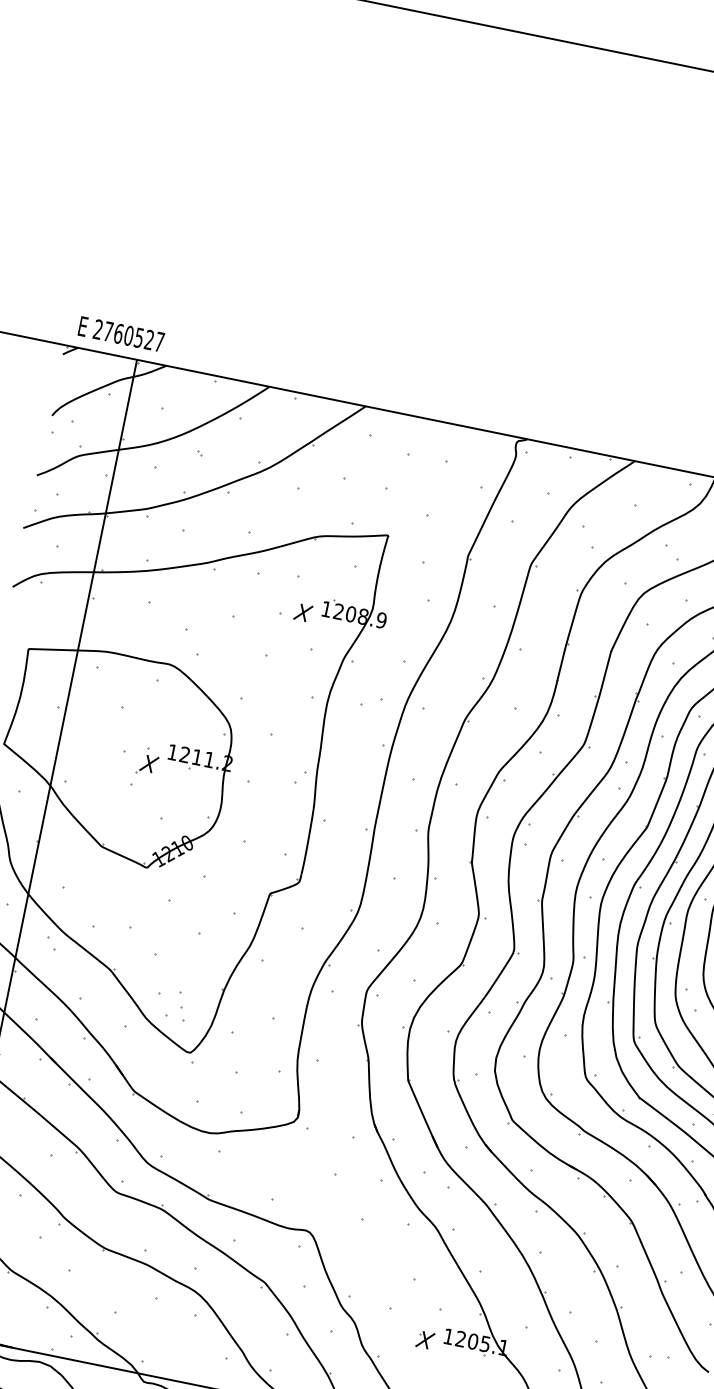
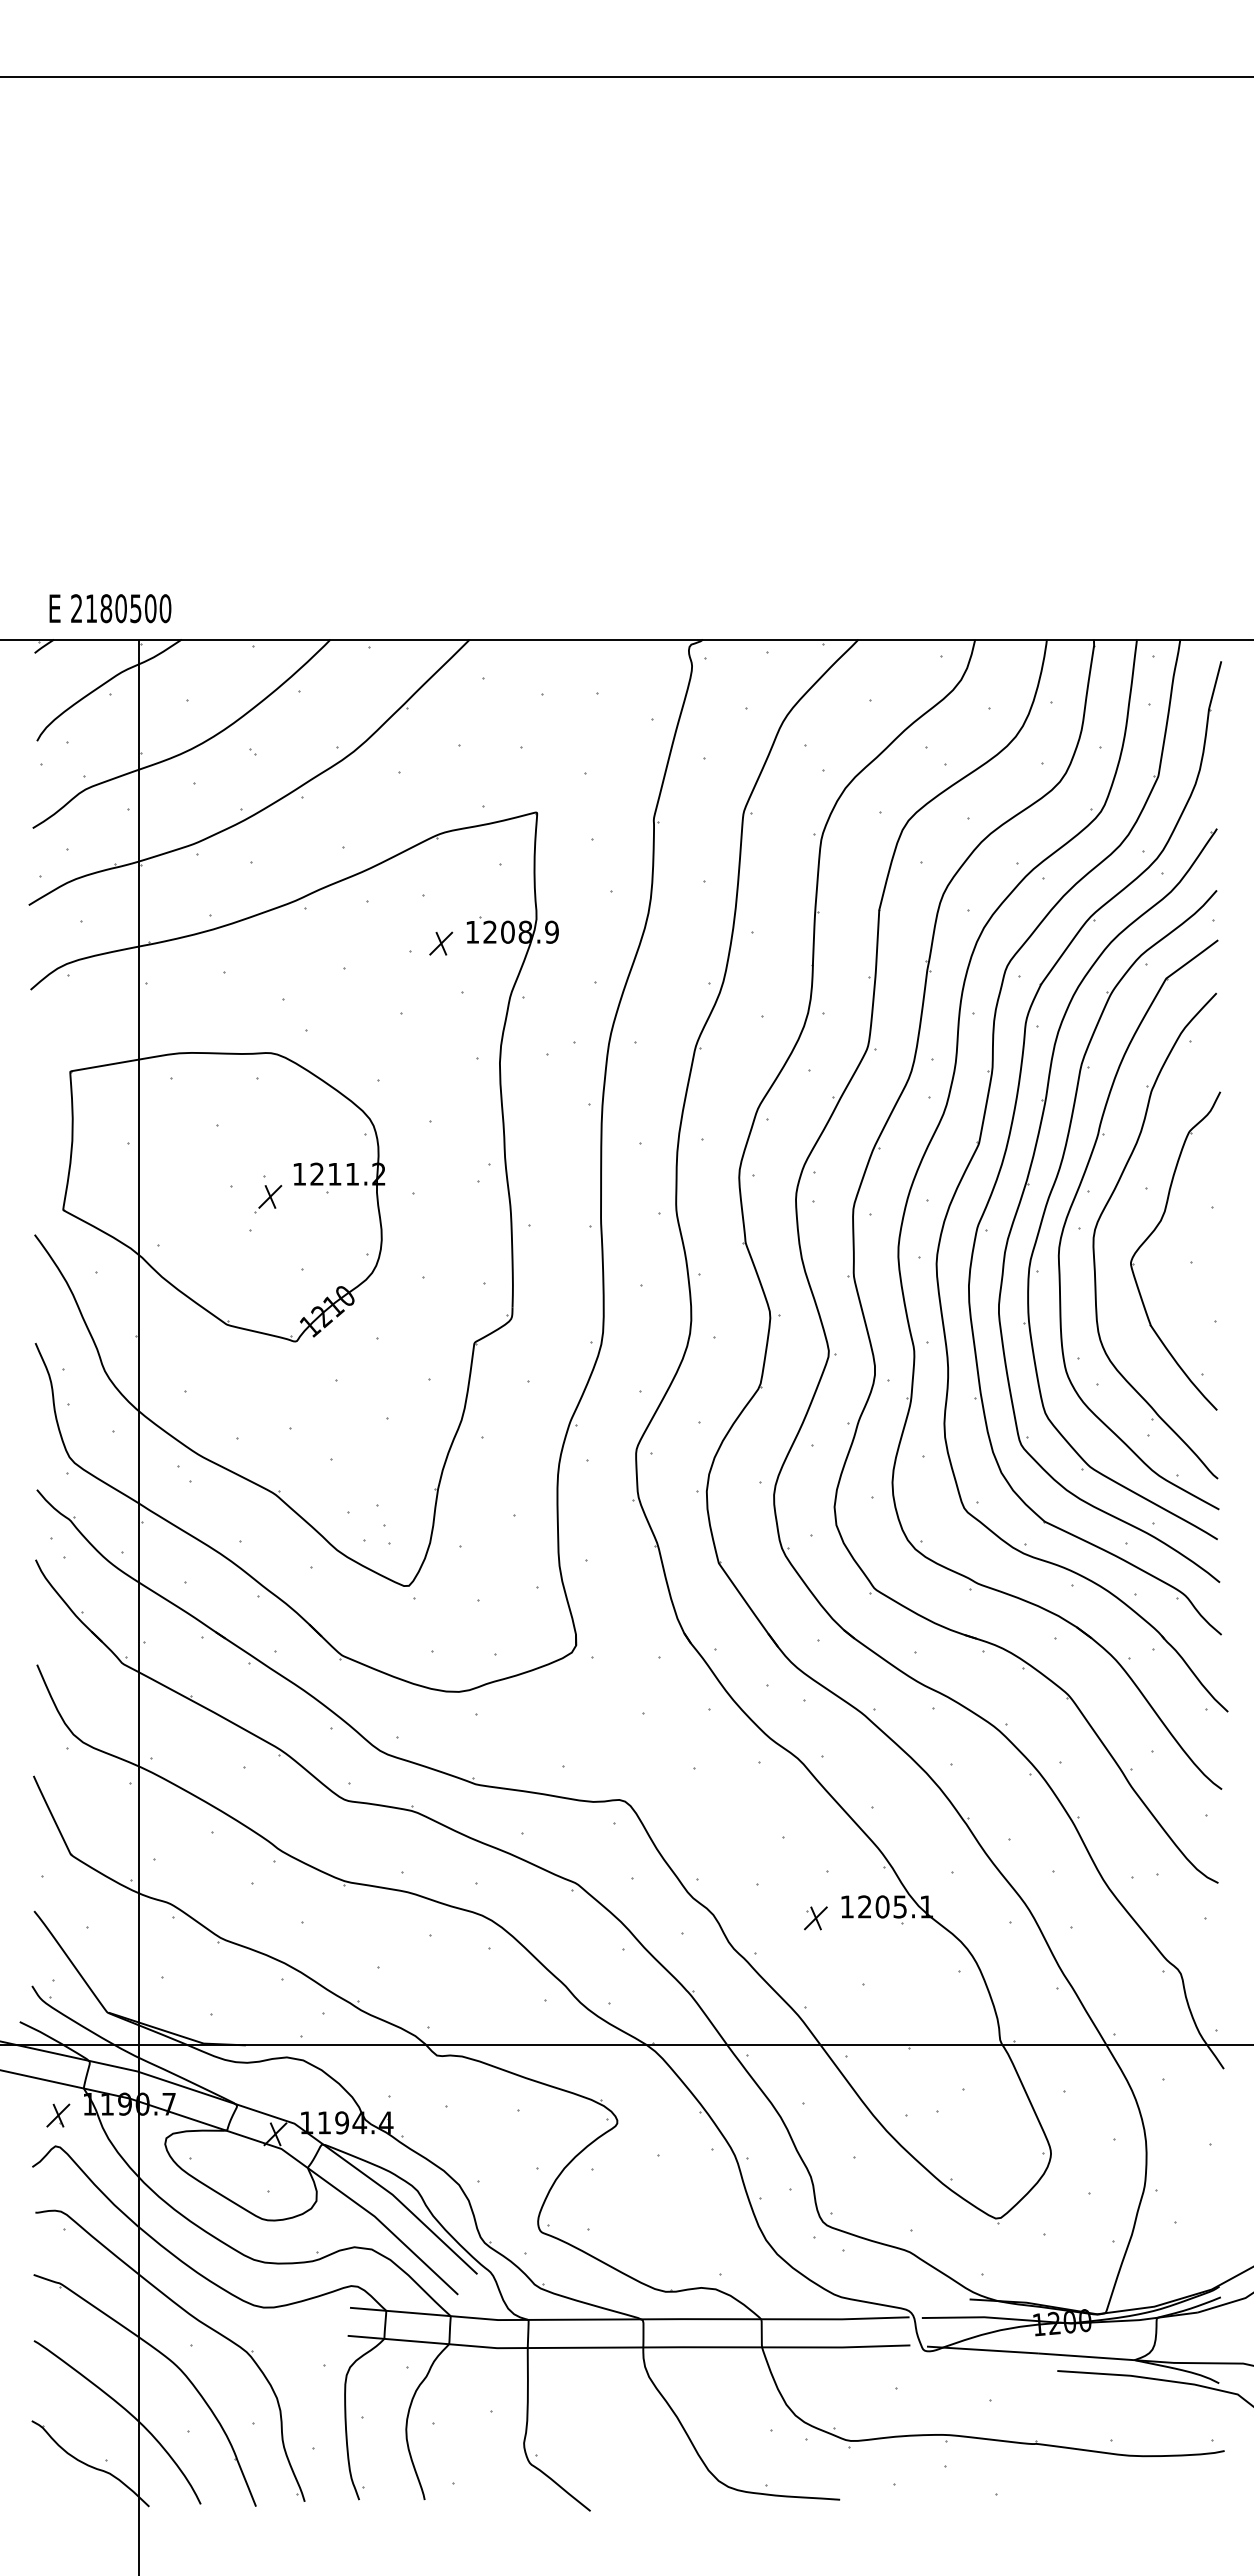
text: (134, 336) -> (128, 608), 2760527 -> 2180500

